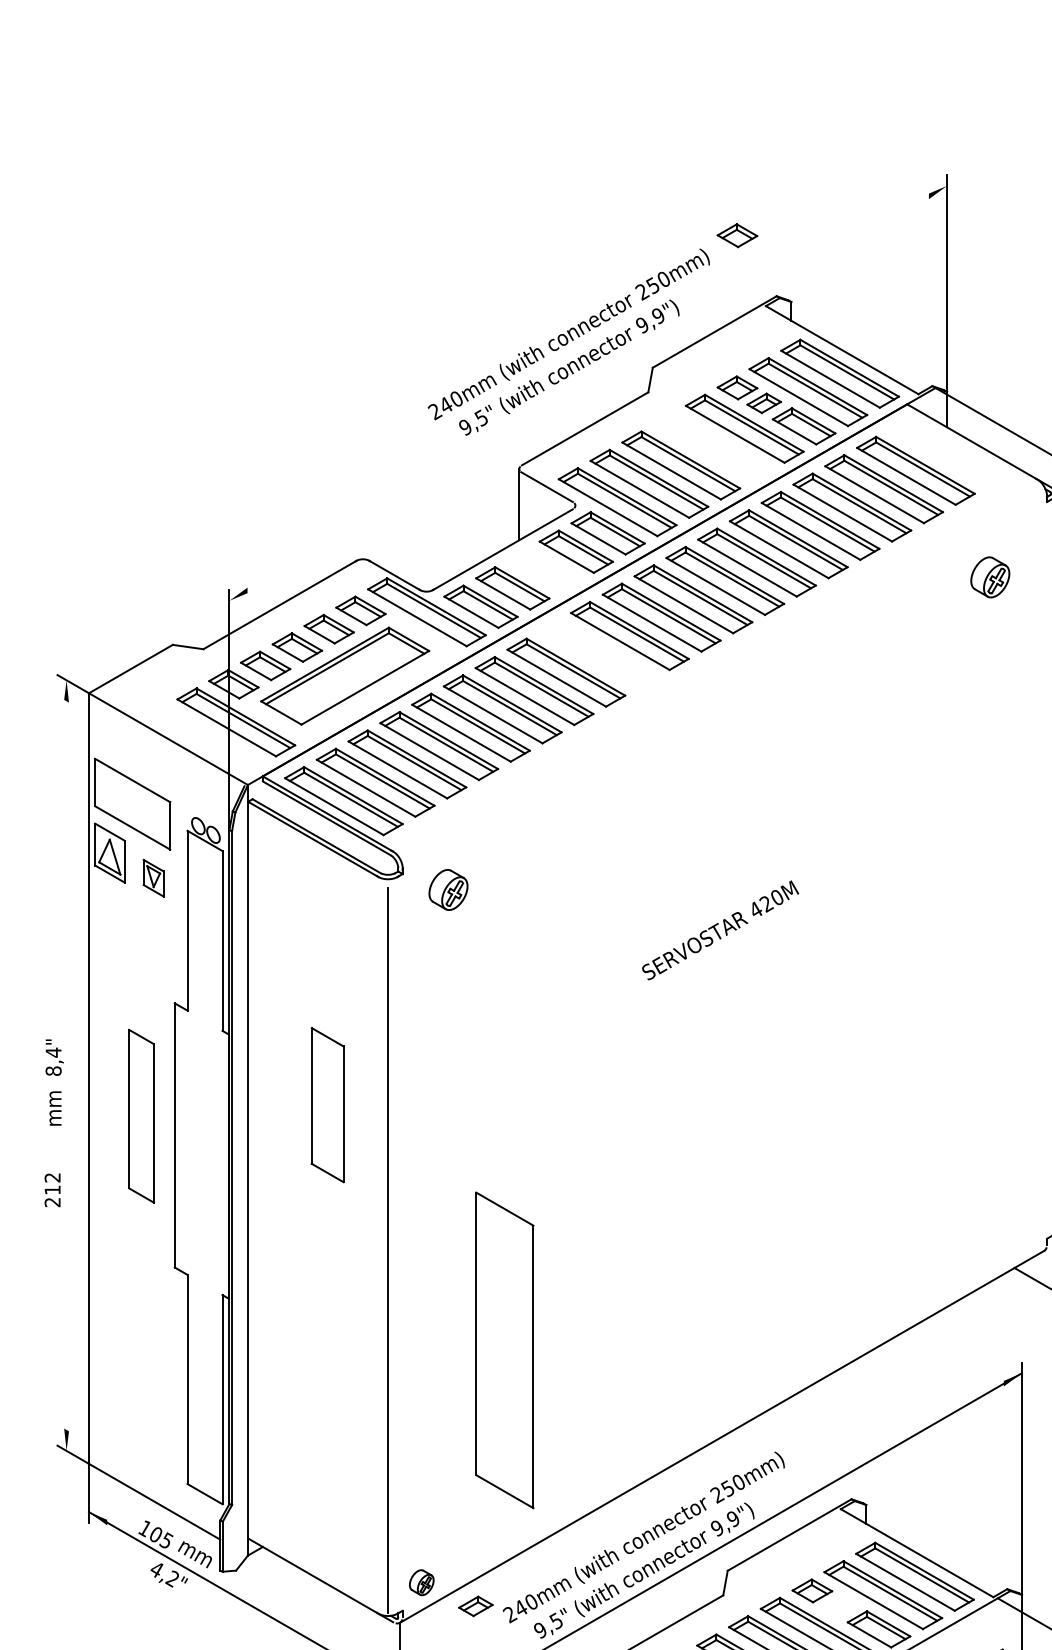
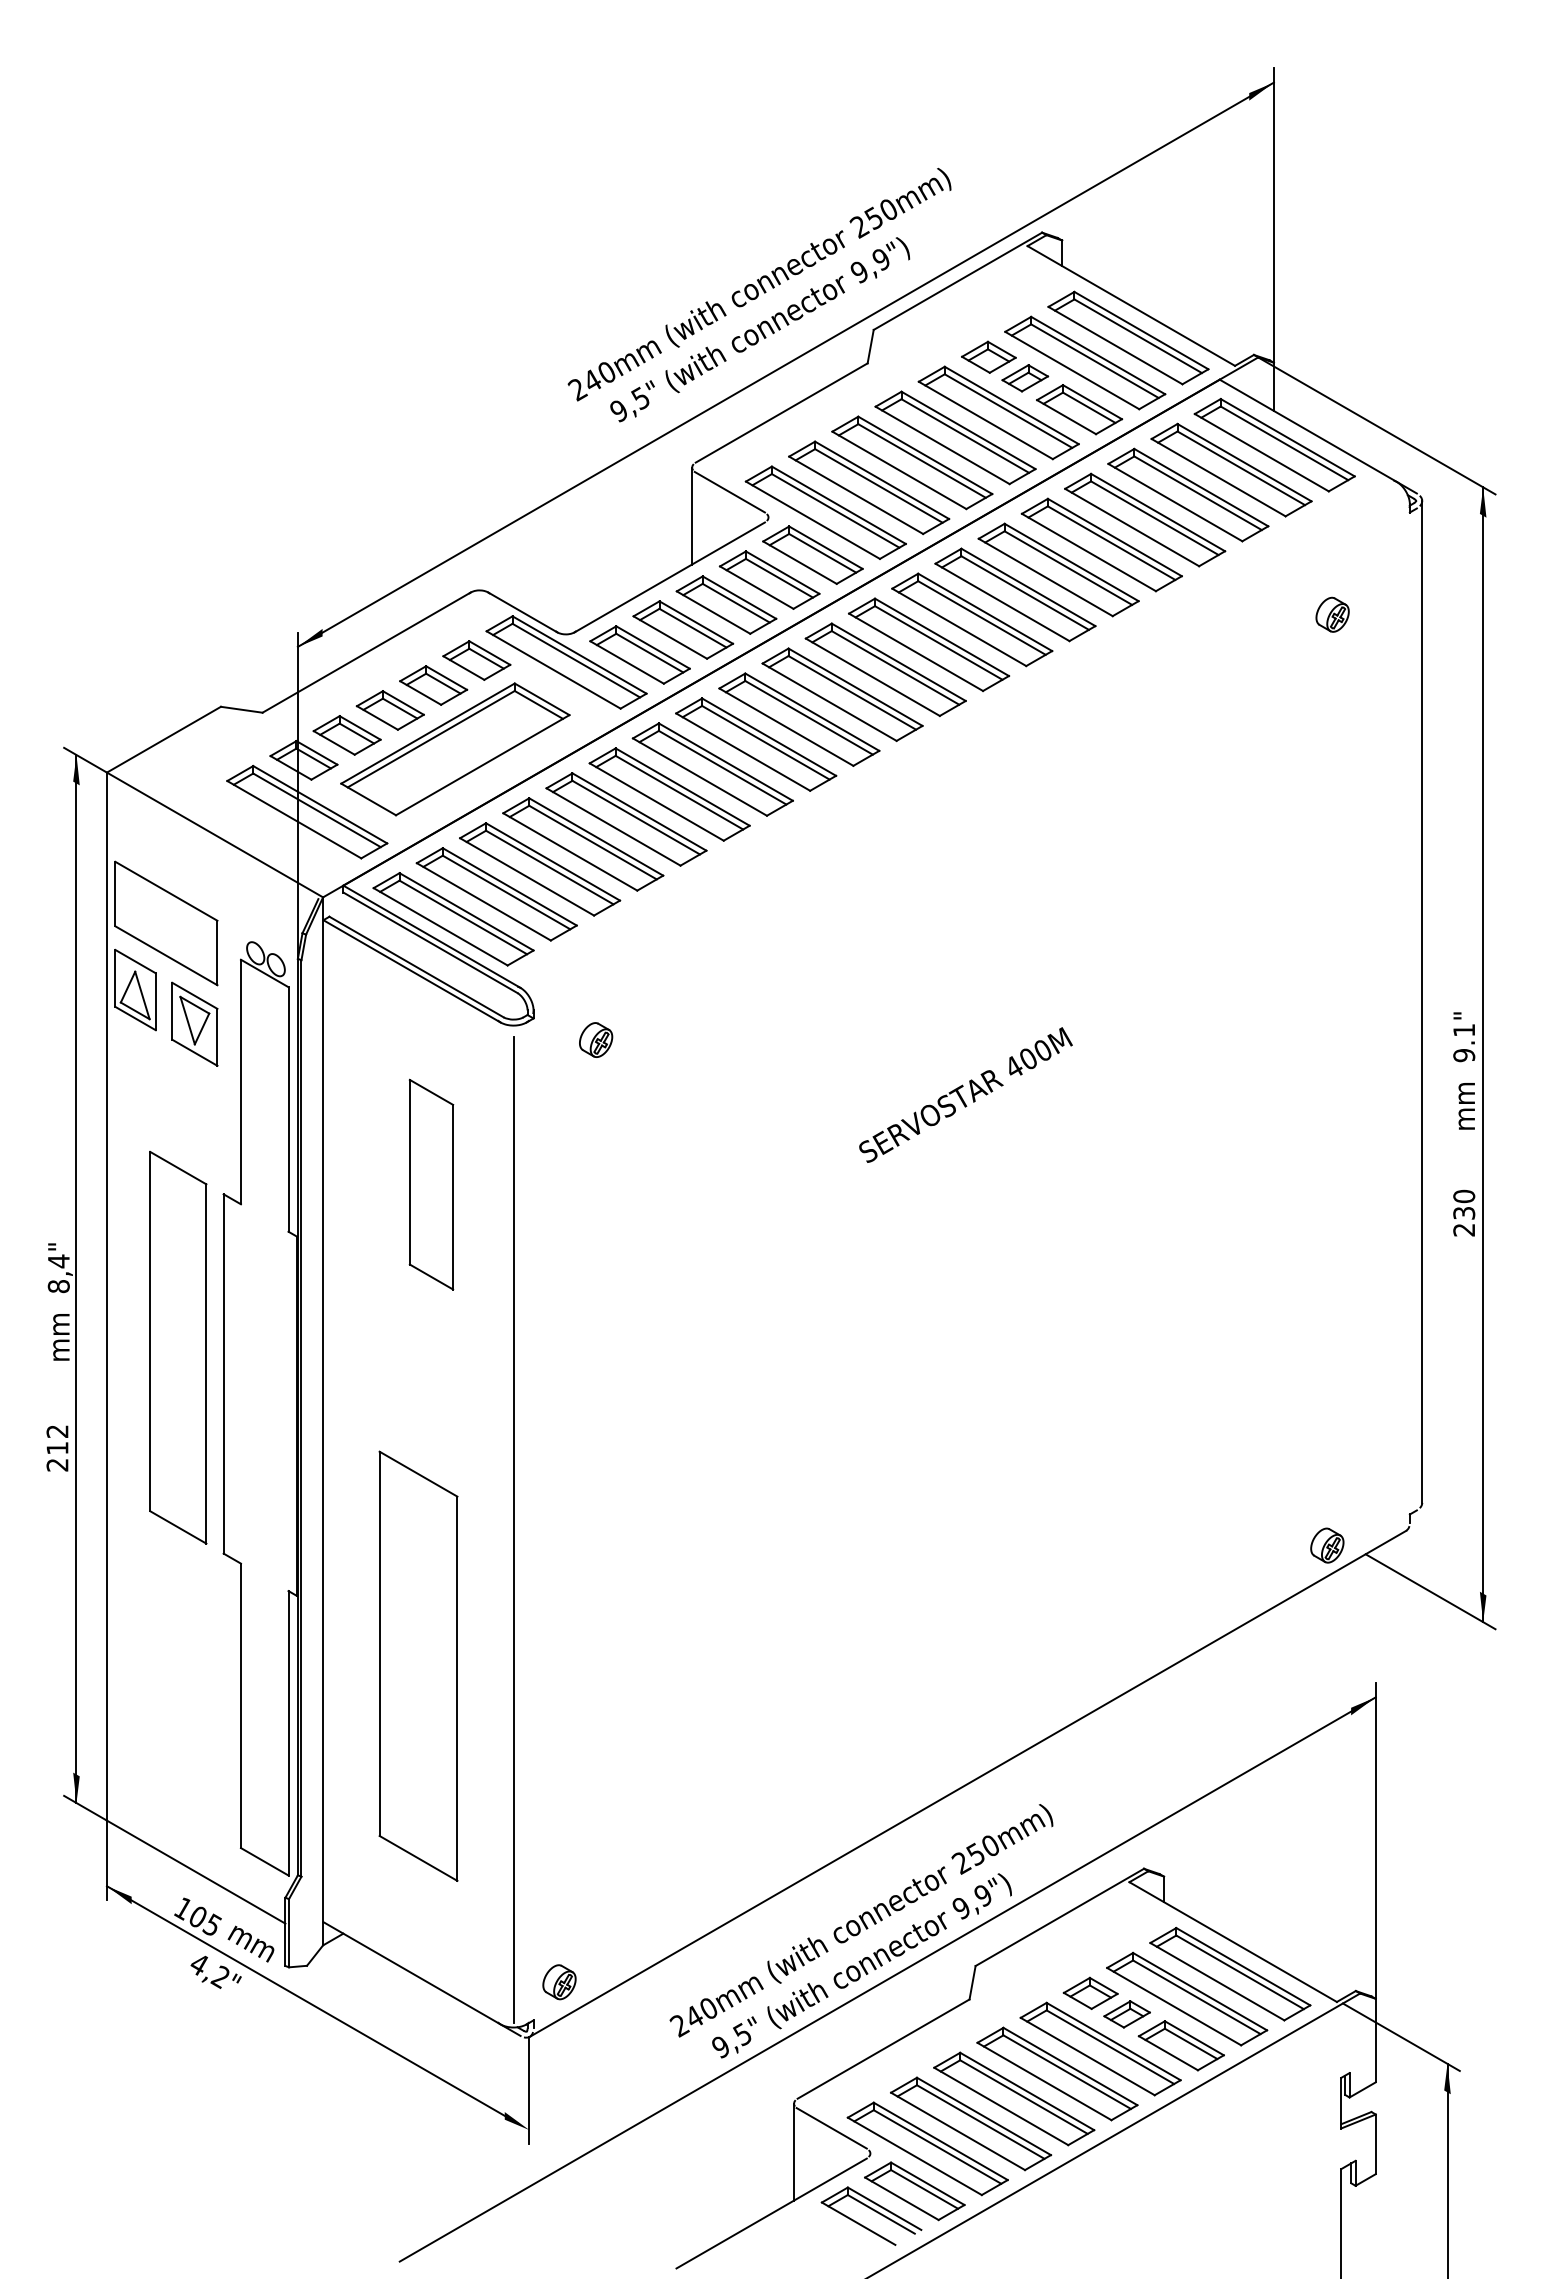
part: (737, 235) -> (988, 149), removed
line: (587, 393) -> (785, 364), added
part: (712, 446) -> (955, 437), added
part: (947, 452) -> (1274, 445), added
part: (544, 569) -> (726, 604), added
part: (990, 577) -> (1332, 614), size x0.62
part: (598, 654) -> (799, 719), added
part: (153, 877) -> (194, 1023), size x1.67
part: (448, 889) -> (596, 1039), size x0.62
text: (766, 904) -> (1028, 1059), 420M -> 400M
line: (66, 1065) -> (76, 1279), added
part: (327, 1104) -> (431, 1184), moved
part: (141, 1115) -> (178, 1347), size x1.67
part: (986, 1261) -> (1327, 1545), added
part: (504, 1349) -> (418, 1665), moved
part: (475, 1606) -> (1126, 2014), moved

